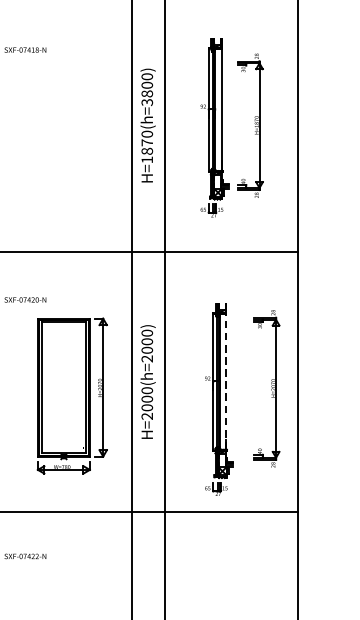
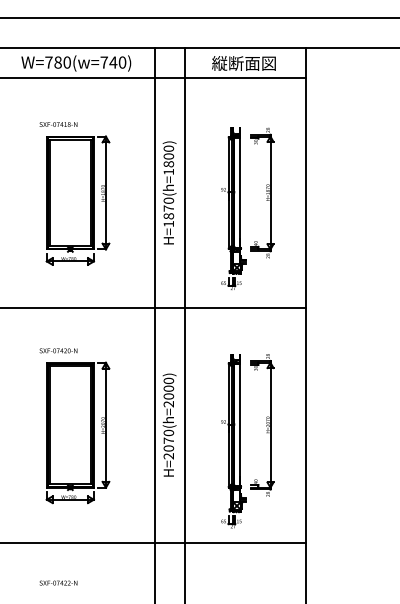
text: (146, 103) -> (168, 172), H=1870(h=3800) -> H=1870(h=1800)
part: (214, 127) -> (233, 208), moved
part: (46, 133) -> (77, 200), added
line: (226, 381) -> (240, 424), dashed -> solid
part: (267, 389) -> (262, 425), moved
part: (71, 395) -> (77, 432), moved
text: (146, 398) -> (168, 440), H=2000(h=2000) -> H=2070(h=2000)

